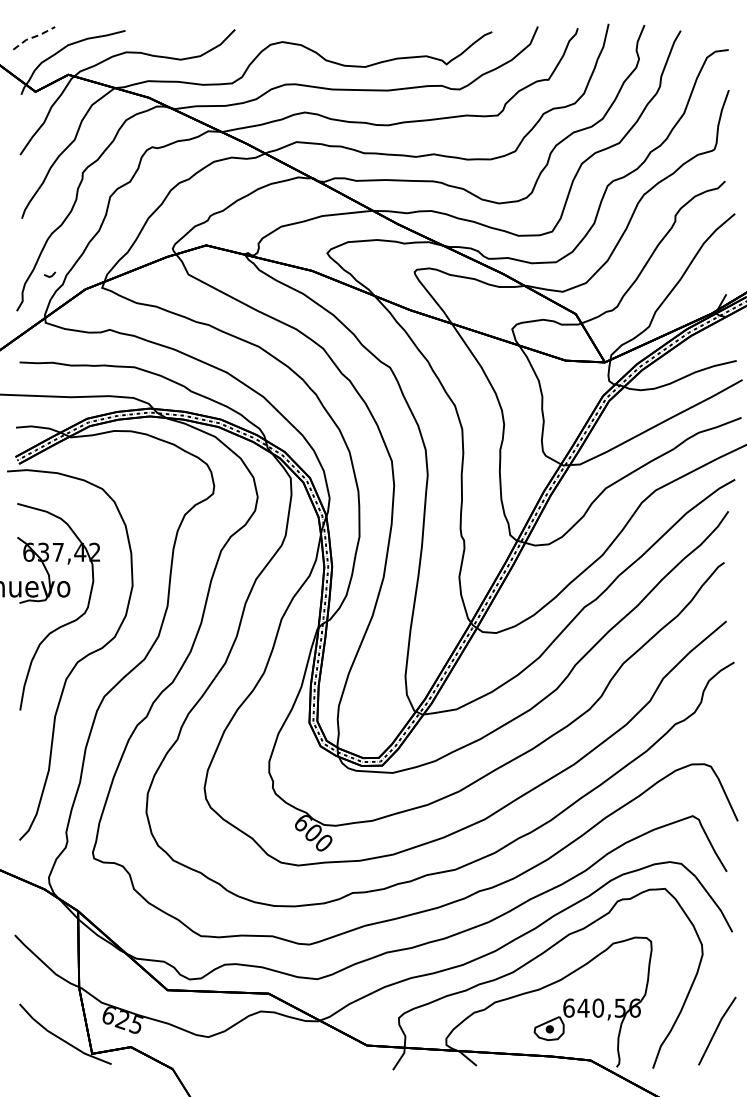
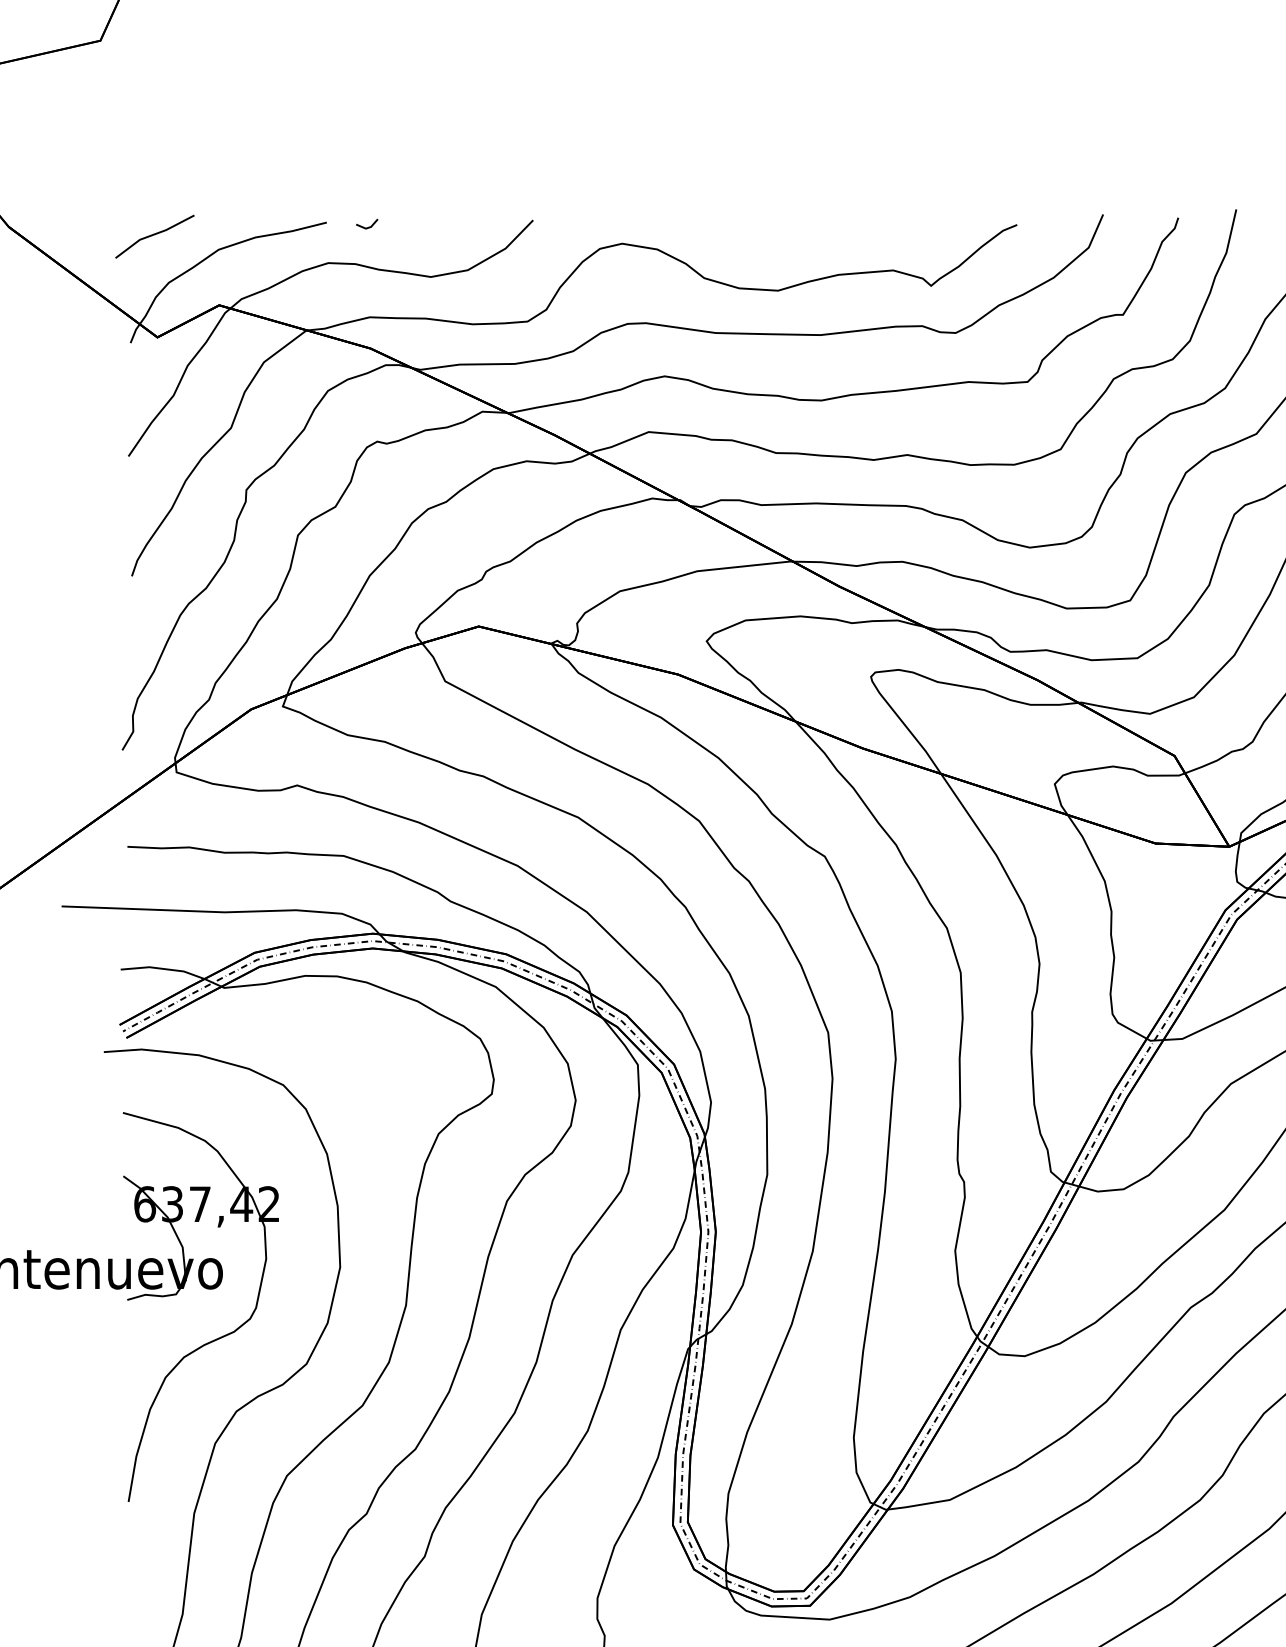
line: (33, 37) -> (153, 235), dashed -> solid
line: (50, 275) -> (368, 225), moved

